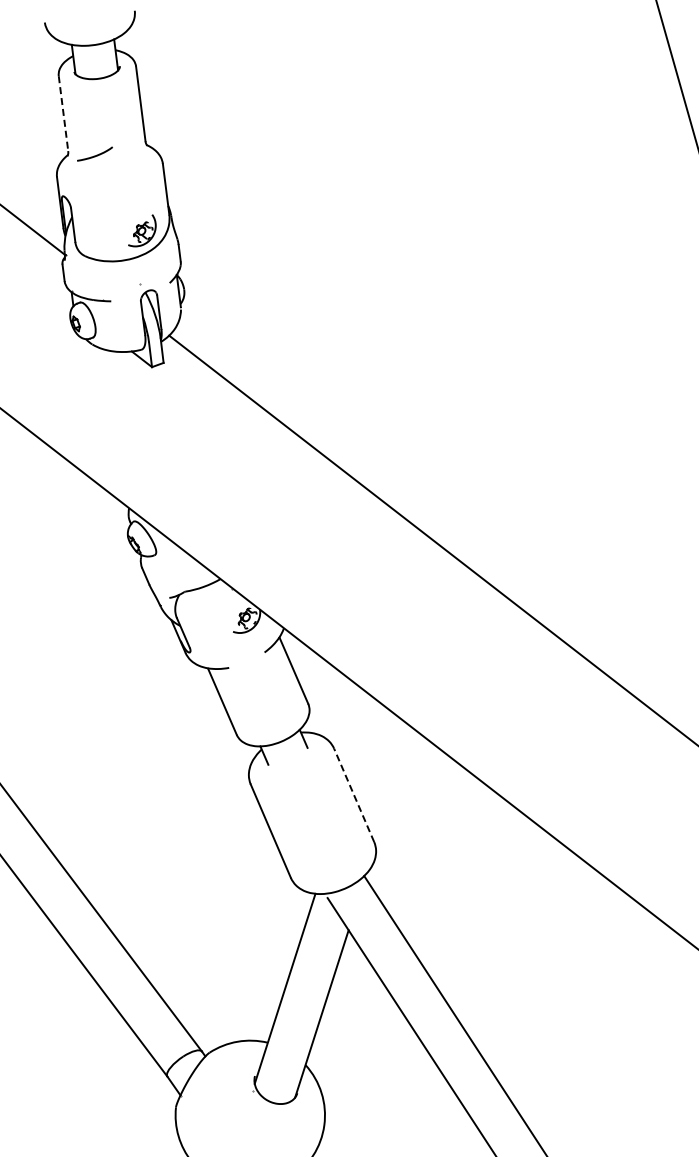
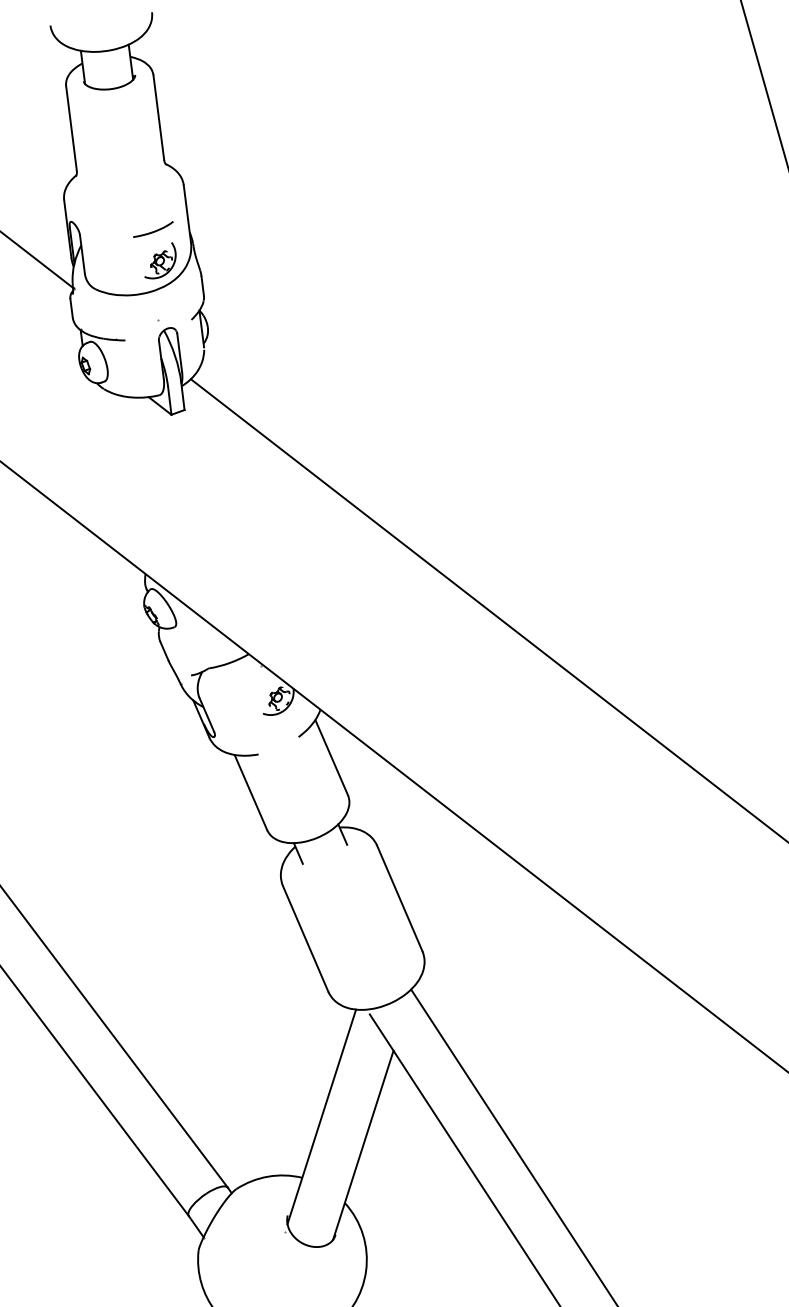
line: (63, 113) -> (71, 128), dashed -> solid
curve: (94, 155) -> (152, 231), moved
line: (354, 795) -> (400, 898), dashed -> solid

